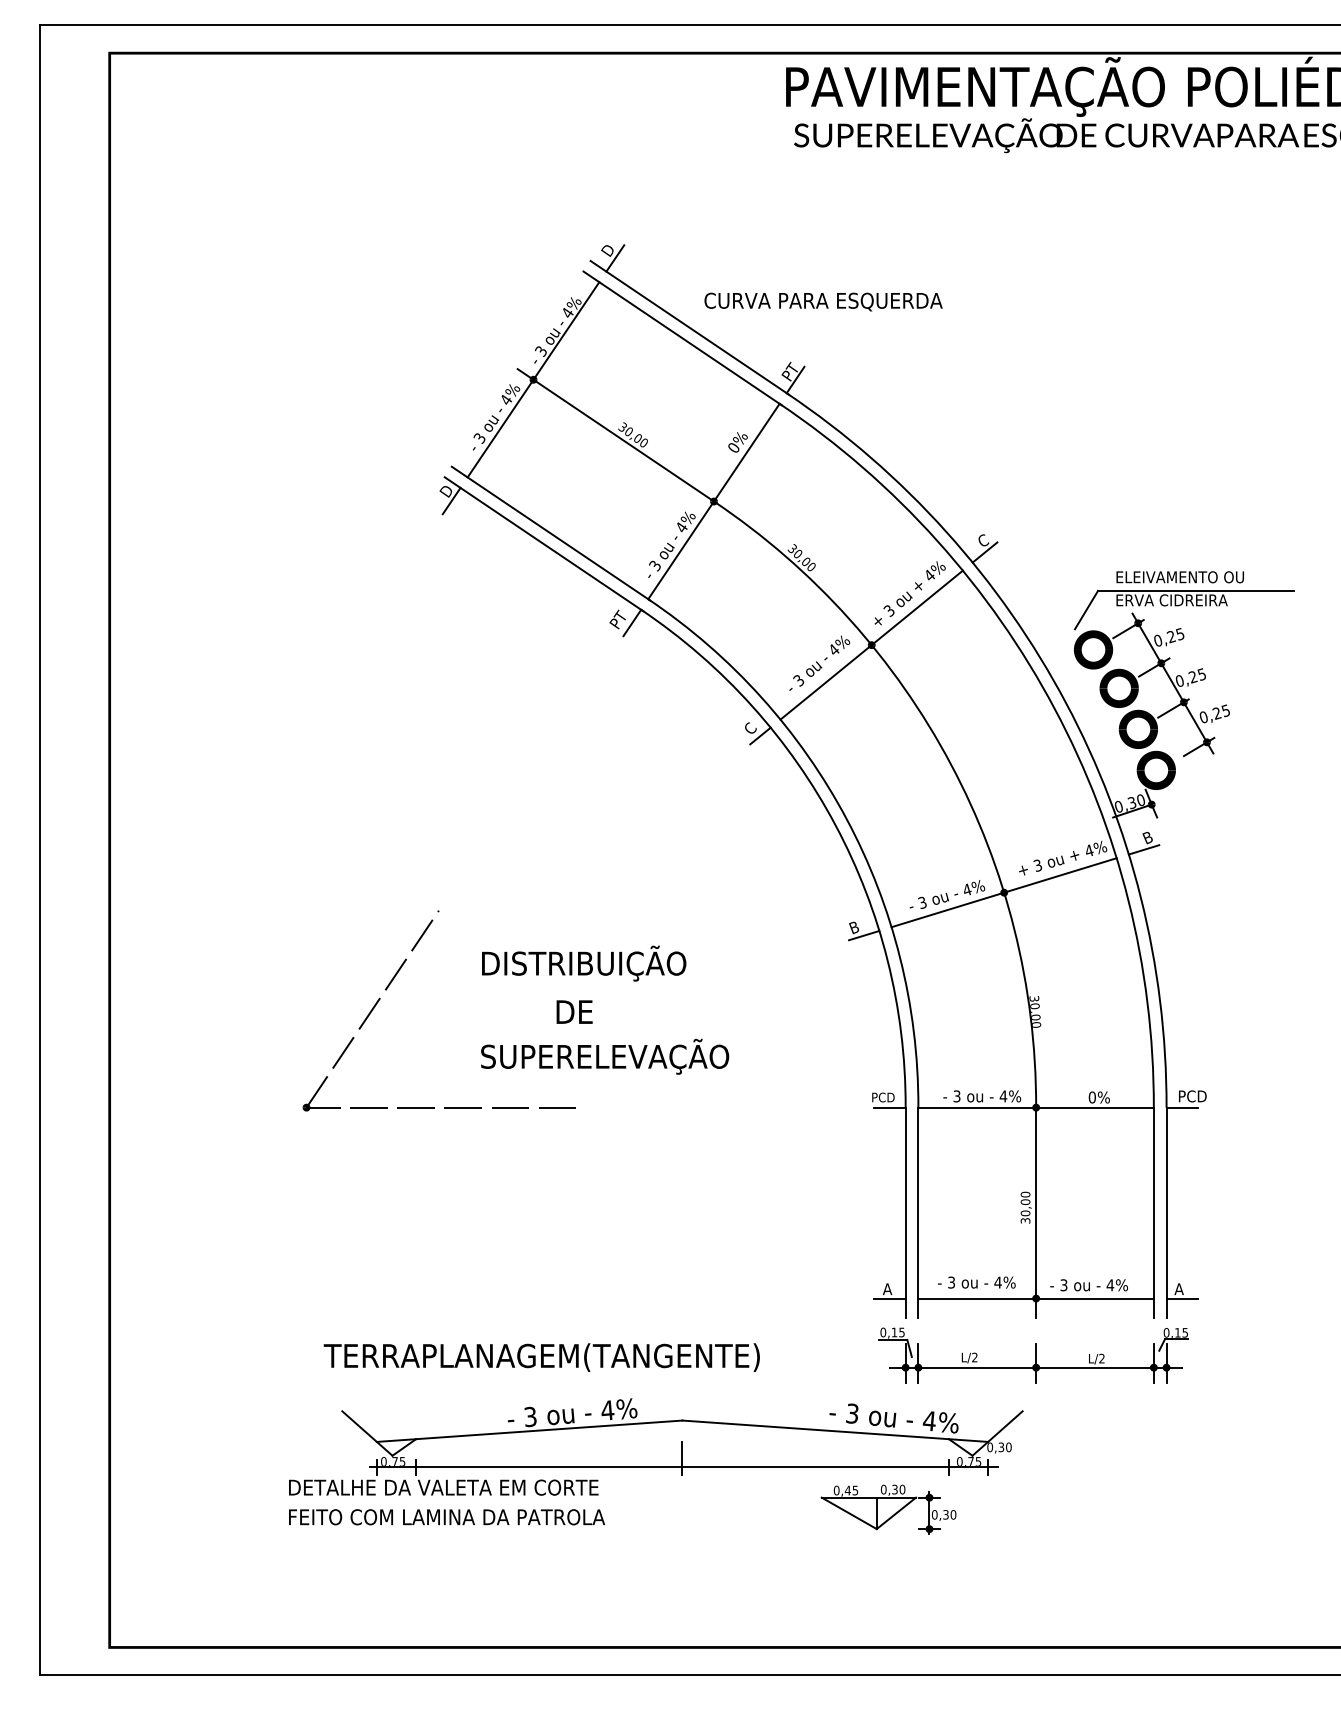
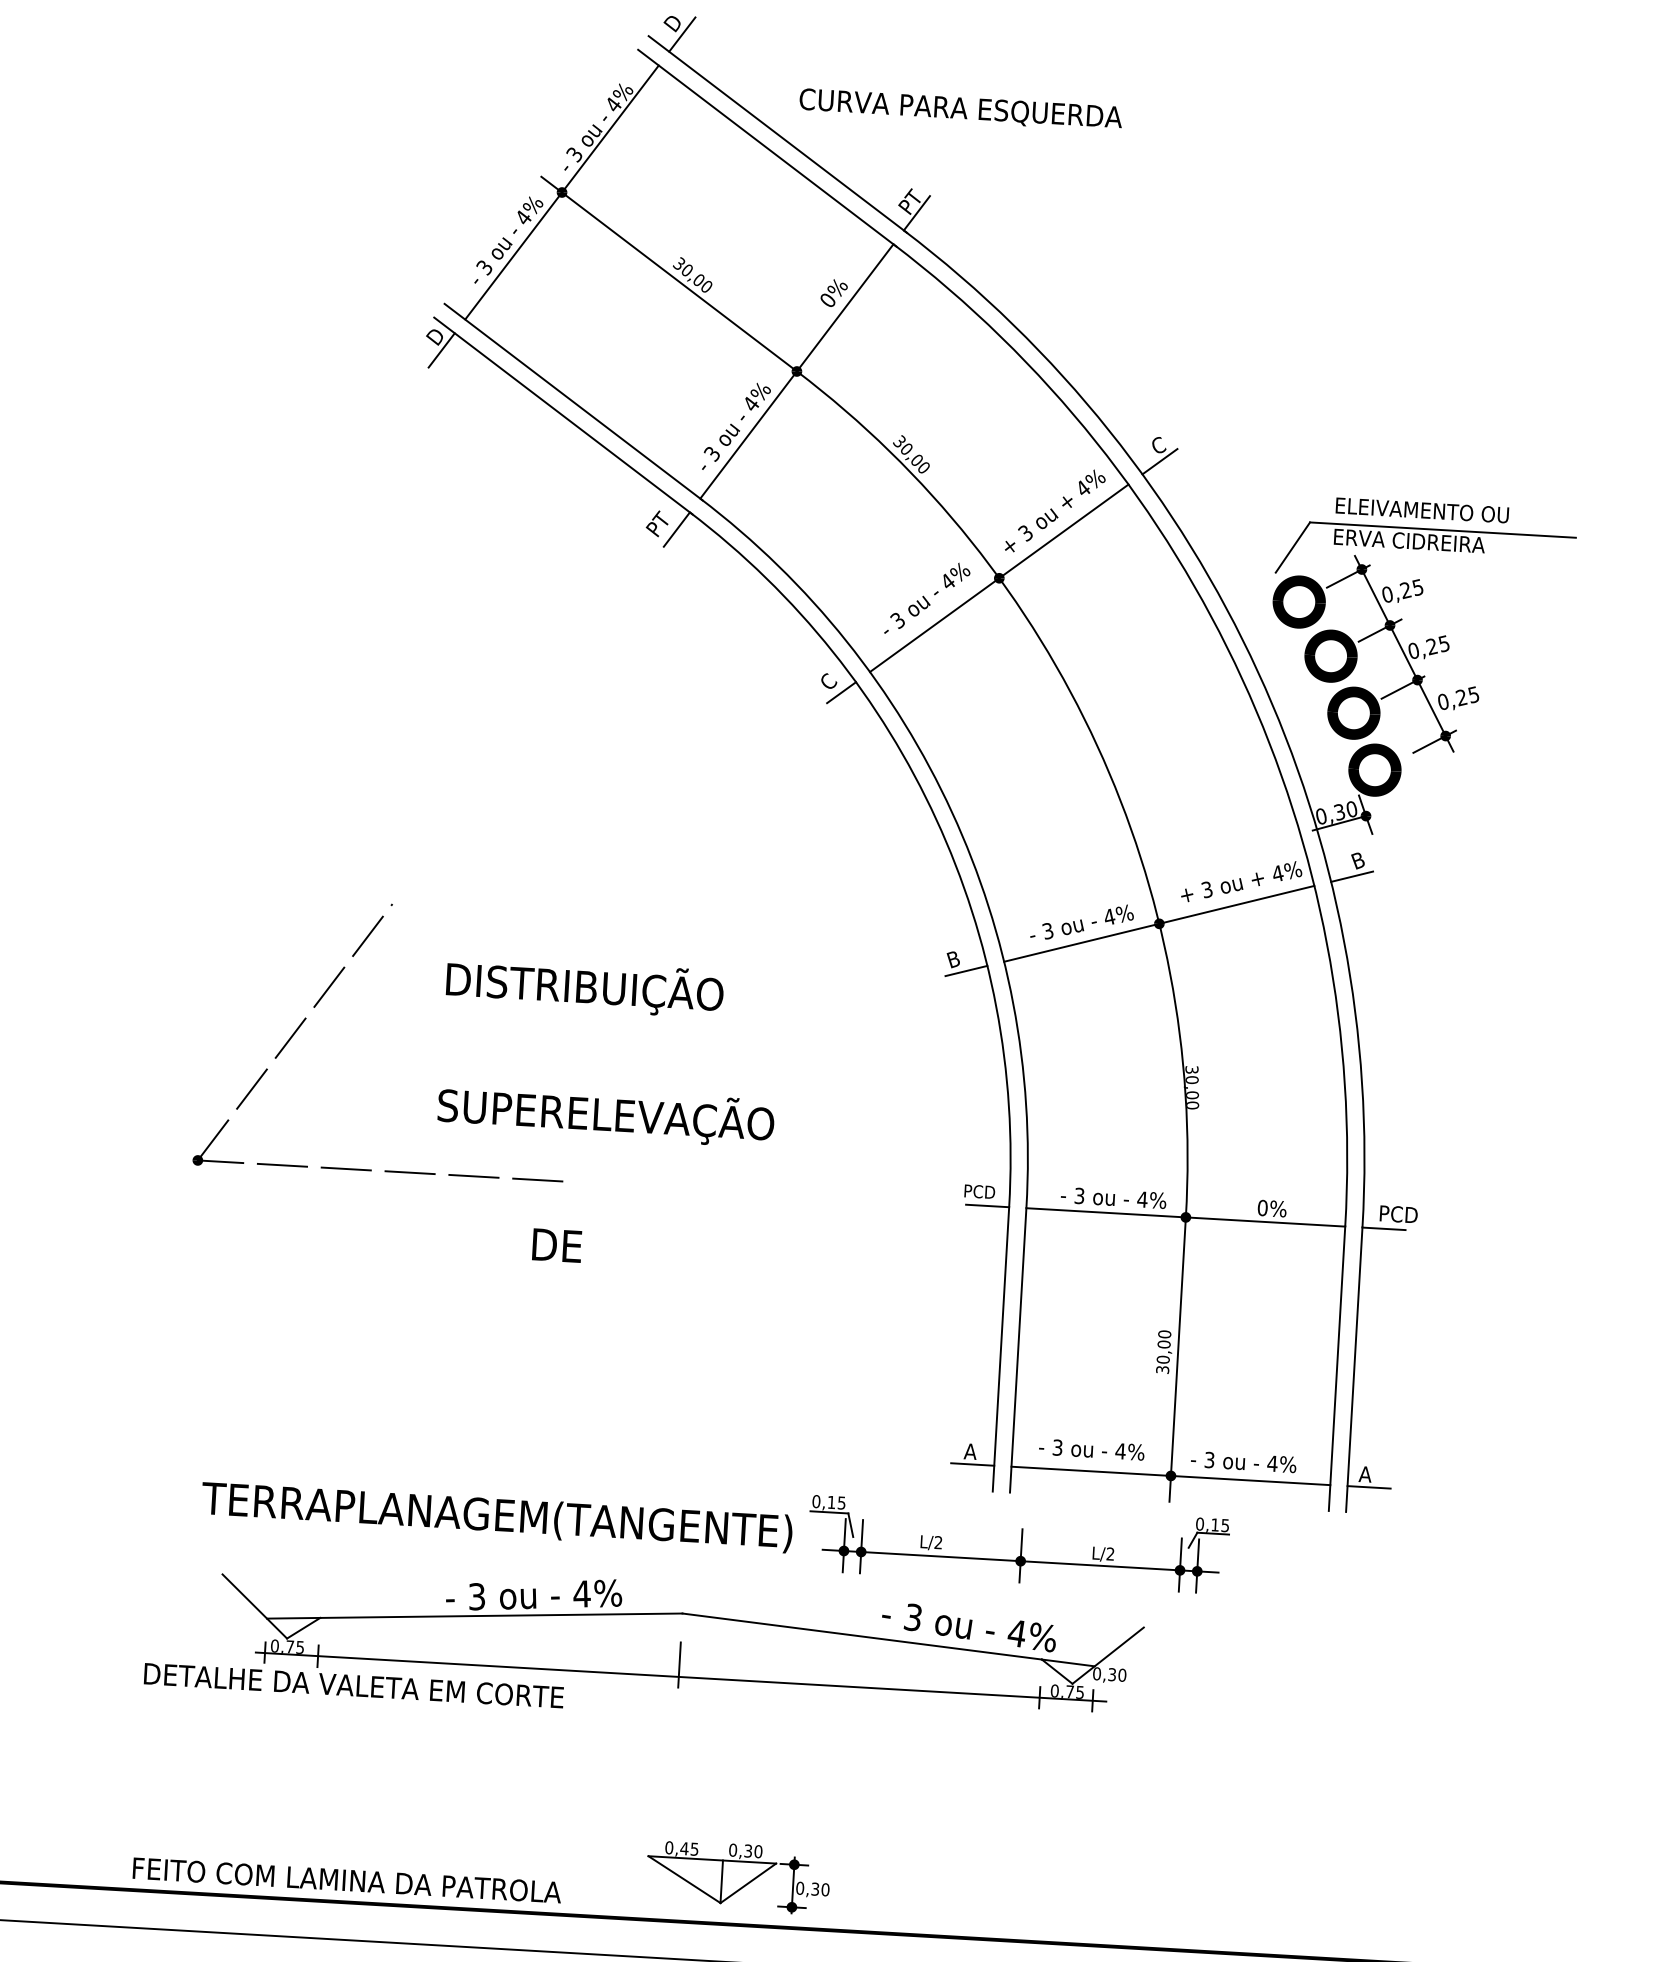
text: (574, 1011) -> (557, 1244), moved
part: (1033, 1355) -> (1018, 1544), moved
part: (888, 1509) -> (737, 1877), moved
text: (447, 1517) -> (347, 1880), moved

